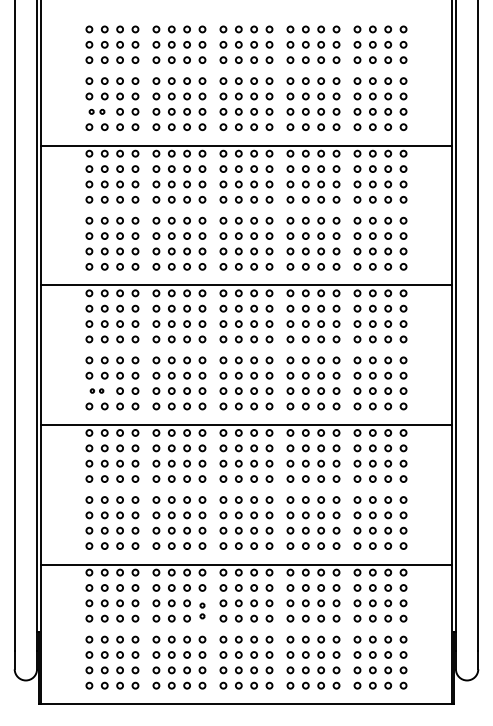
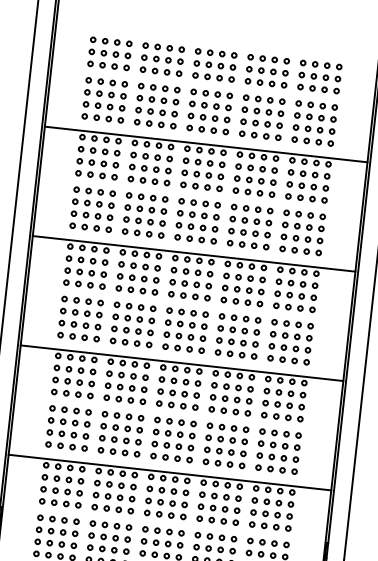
part: (96, 111) -> (91, 104), size x1.43
part: (96, 390) -> (67, 323), size x1.67
part: (202, 610) -> (131, 504), size x1.43

